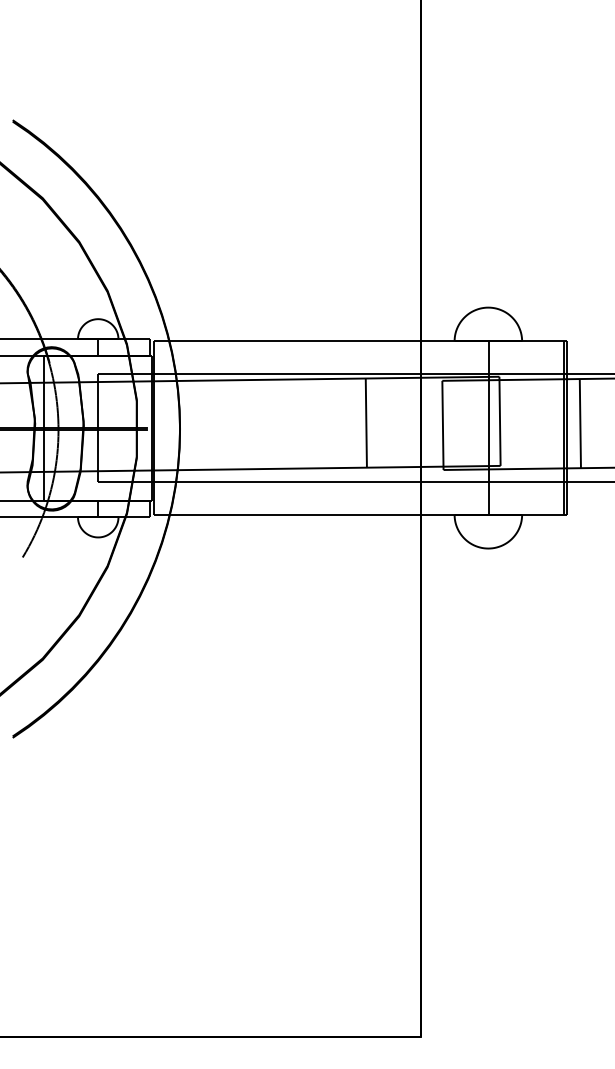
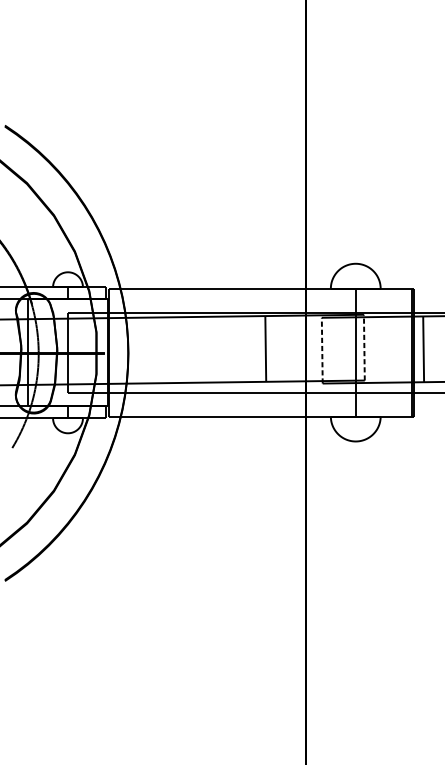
line: (500, 421) -> (364, 347), solid -> dashed
line: (442, 425) -> (321, 350), solid -> dashed

